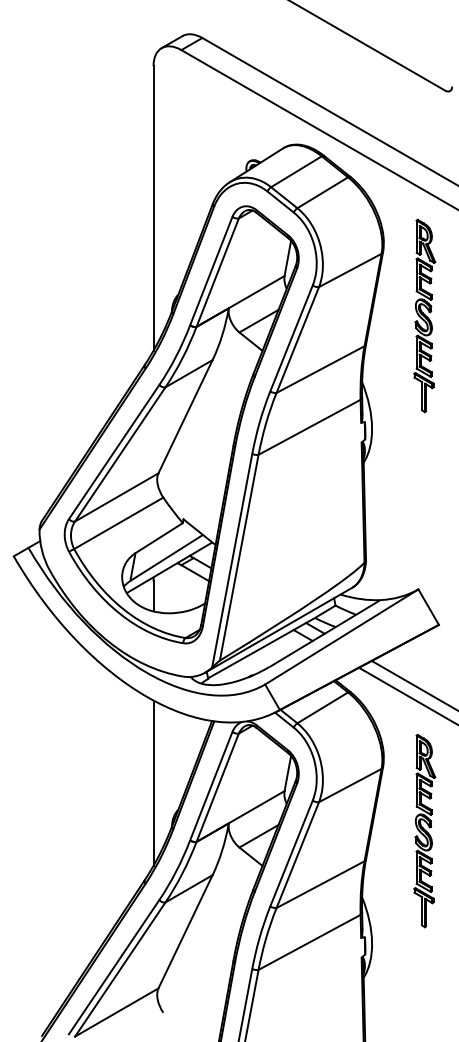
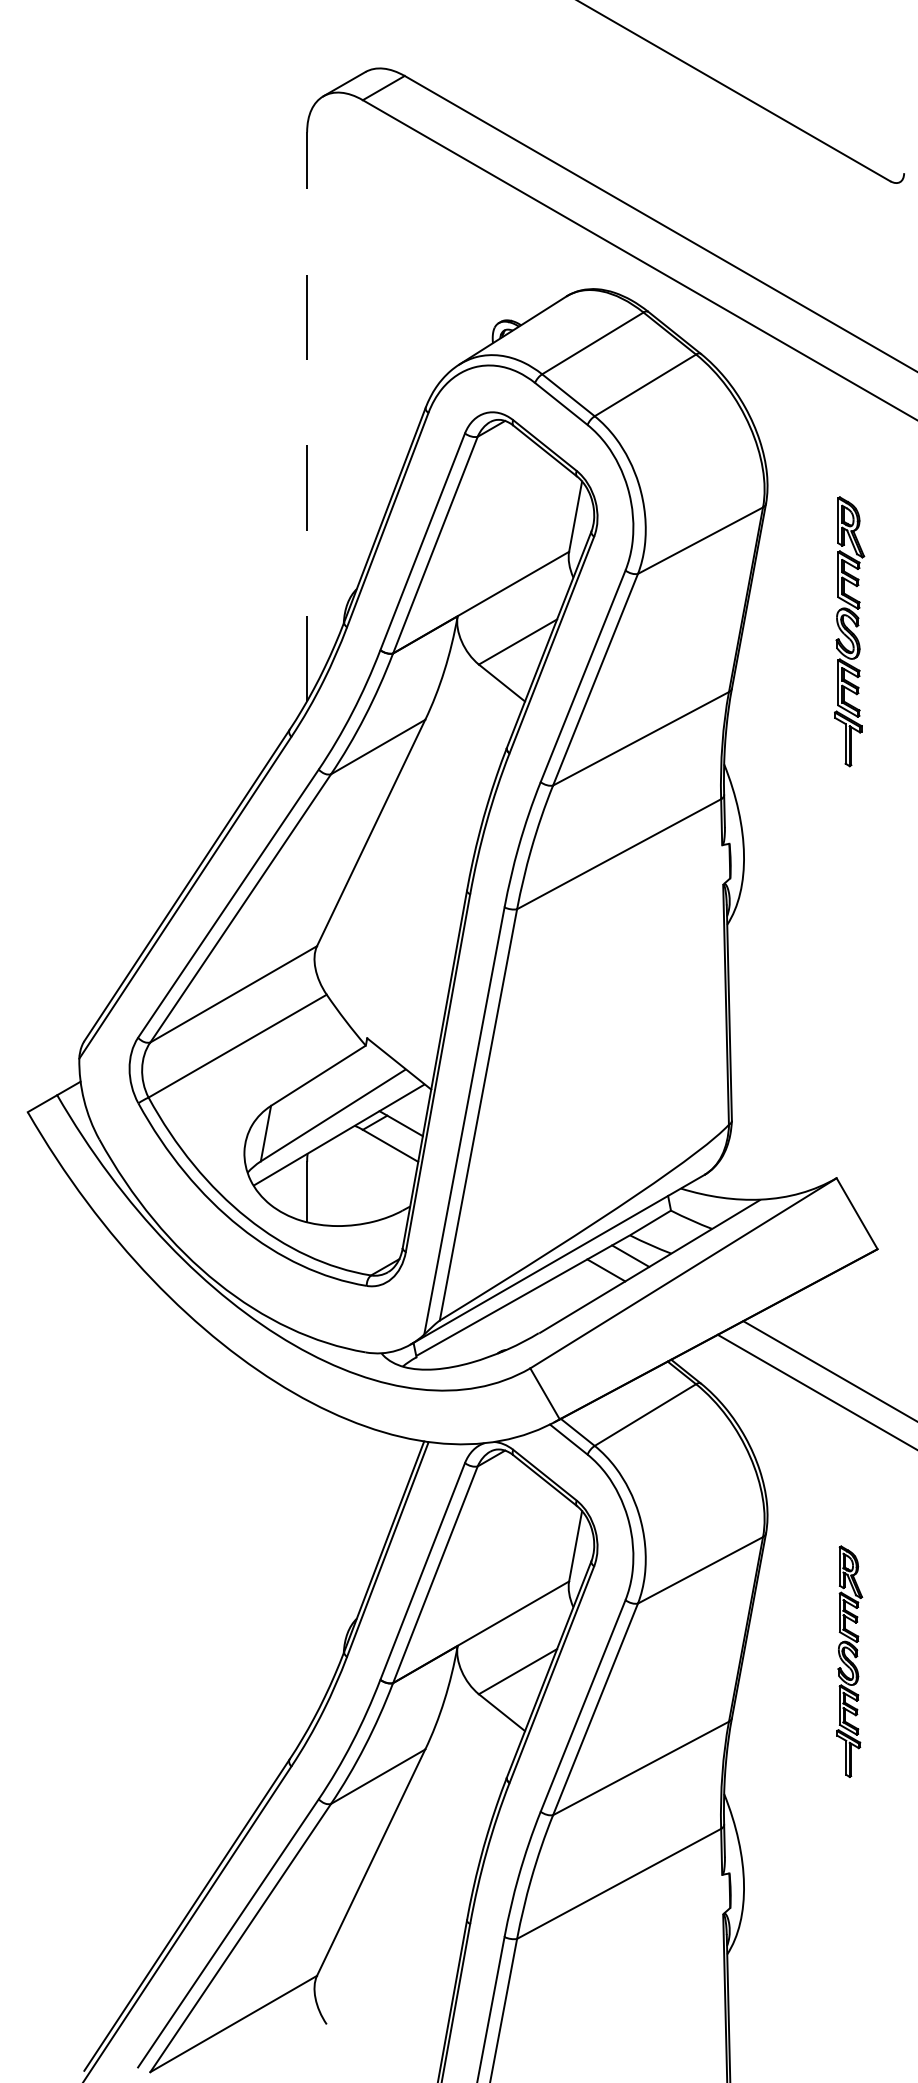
line: (153, 208) -> (307, 416), solid -> dashed
part: (424, 315) -> (848, 630), size x0.7
line: (153, 782) -> (307, 1564), removed
part: (424, 831) -> (848, 1662), size x0.6

